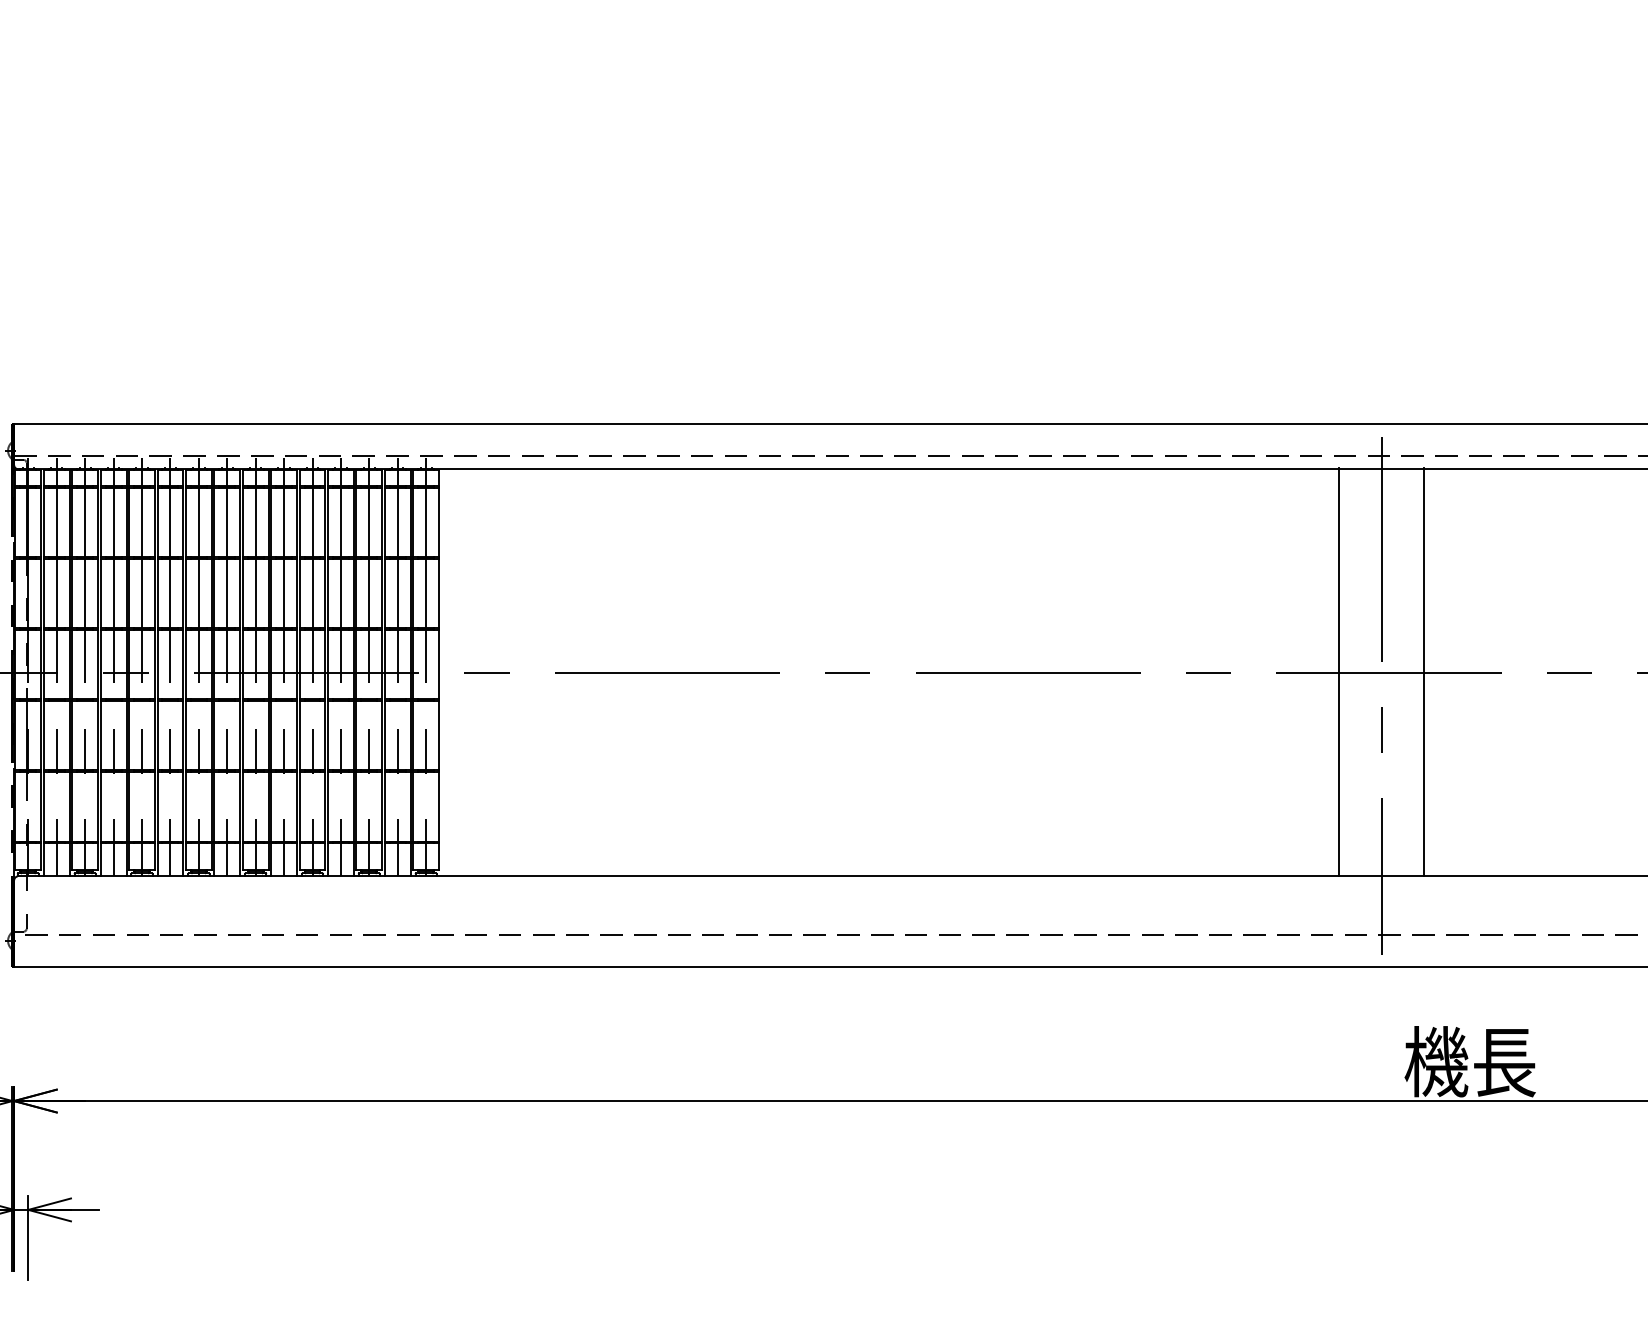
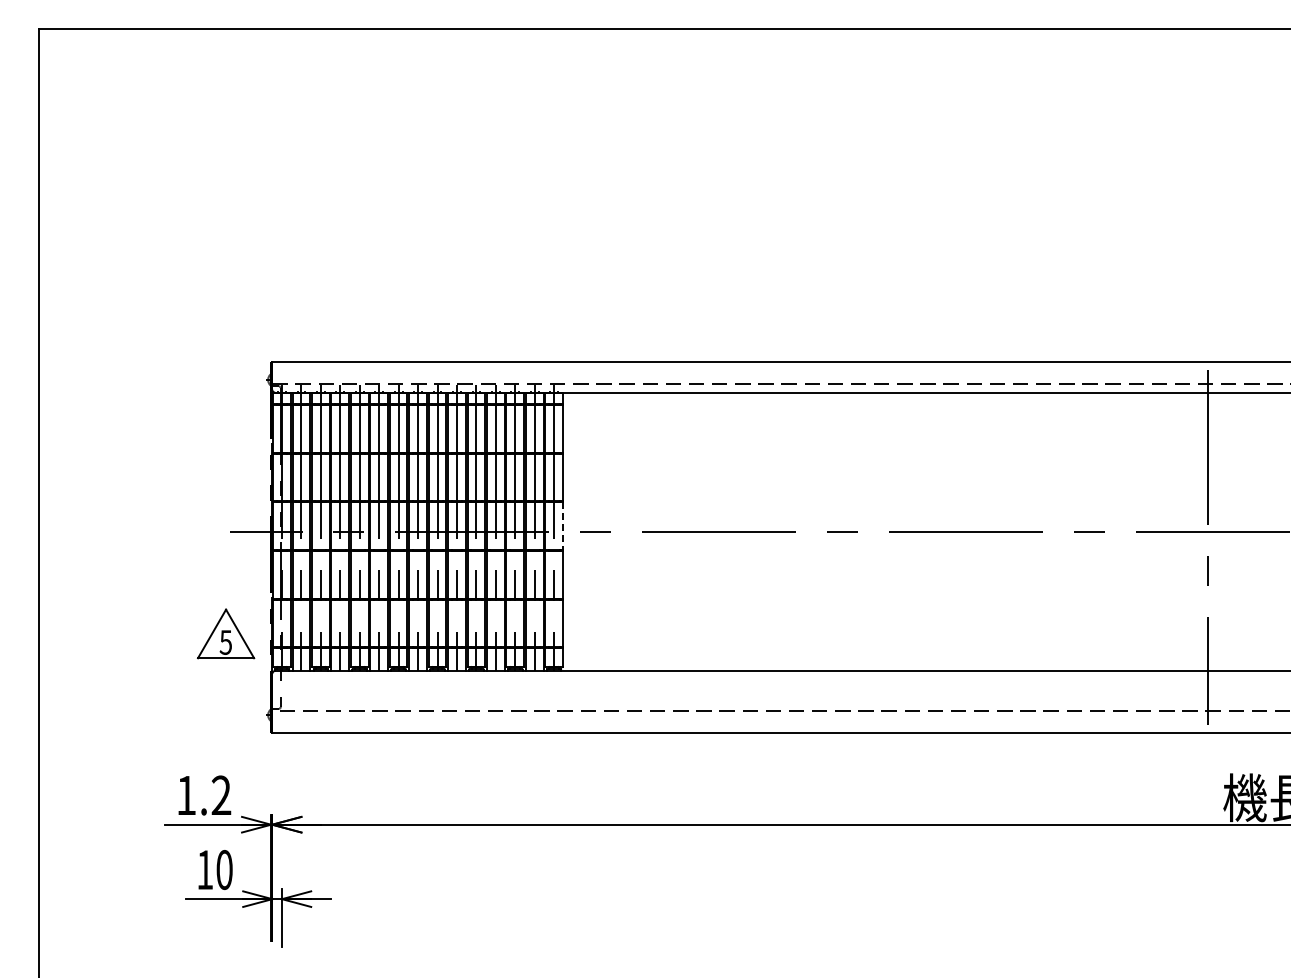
line: (438, 665) -> (562, 526), solid -> dashed
line: (1339, 672) -> (1178, 531), removed
line: (1423, 672) -> (1236, 531), removed

